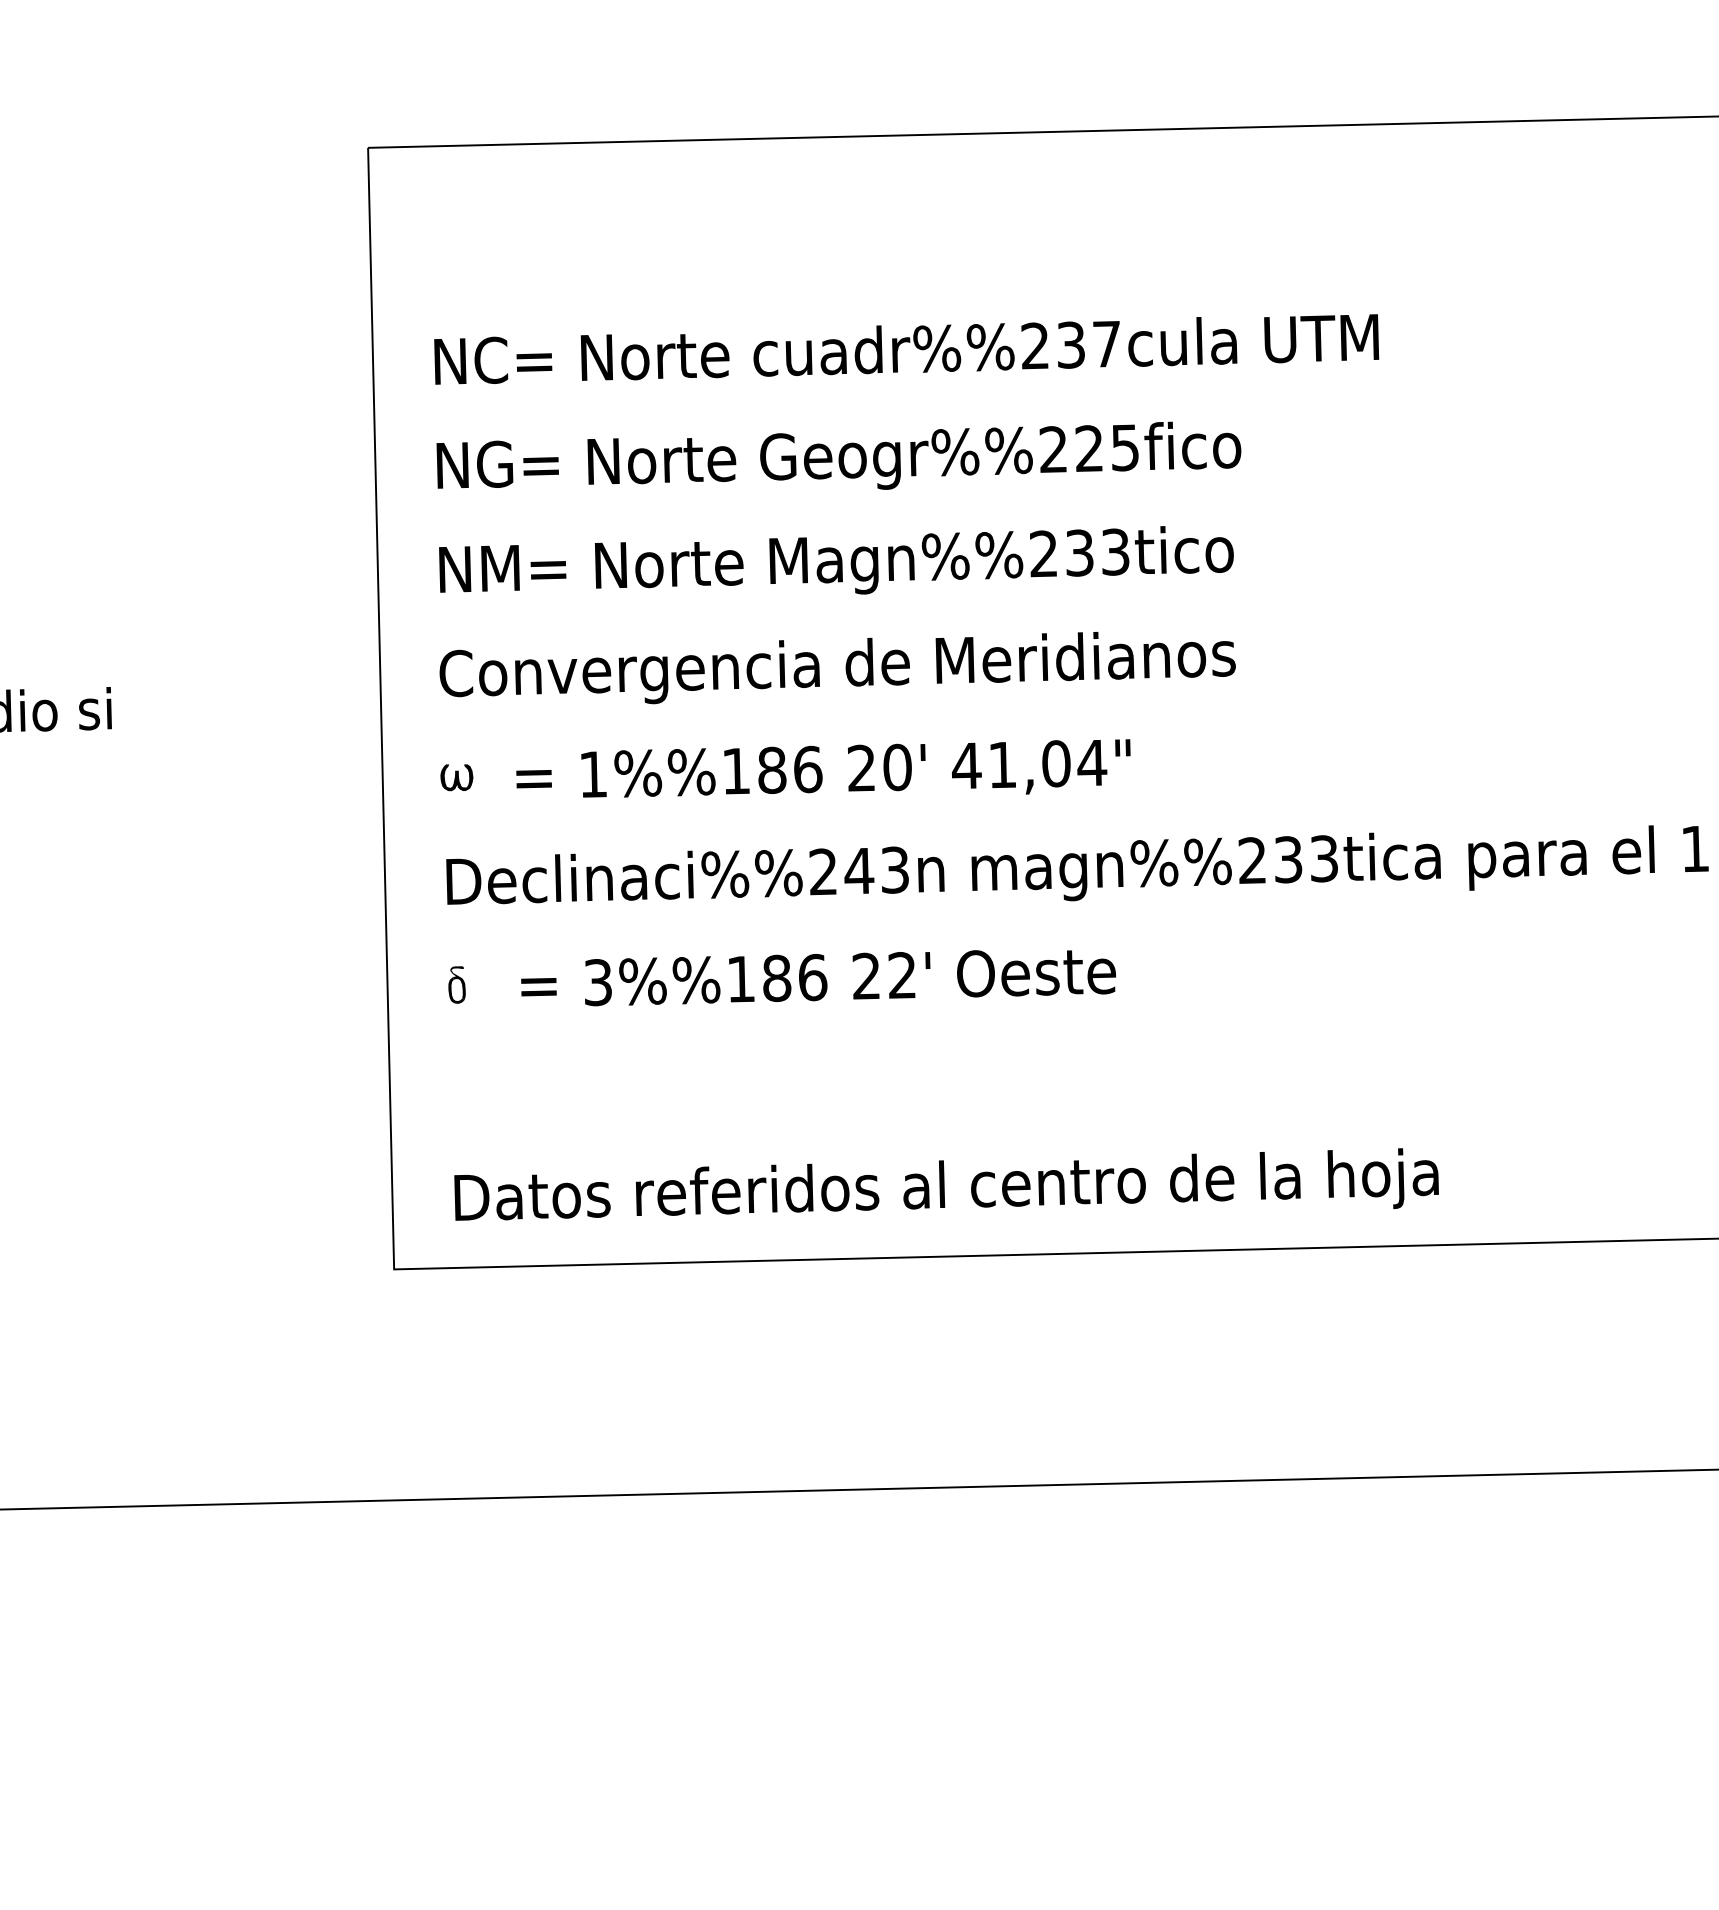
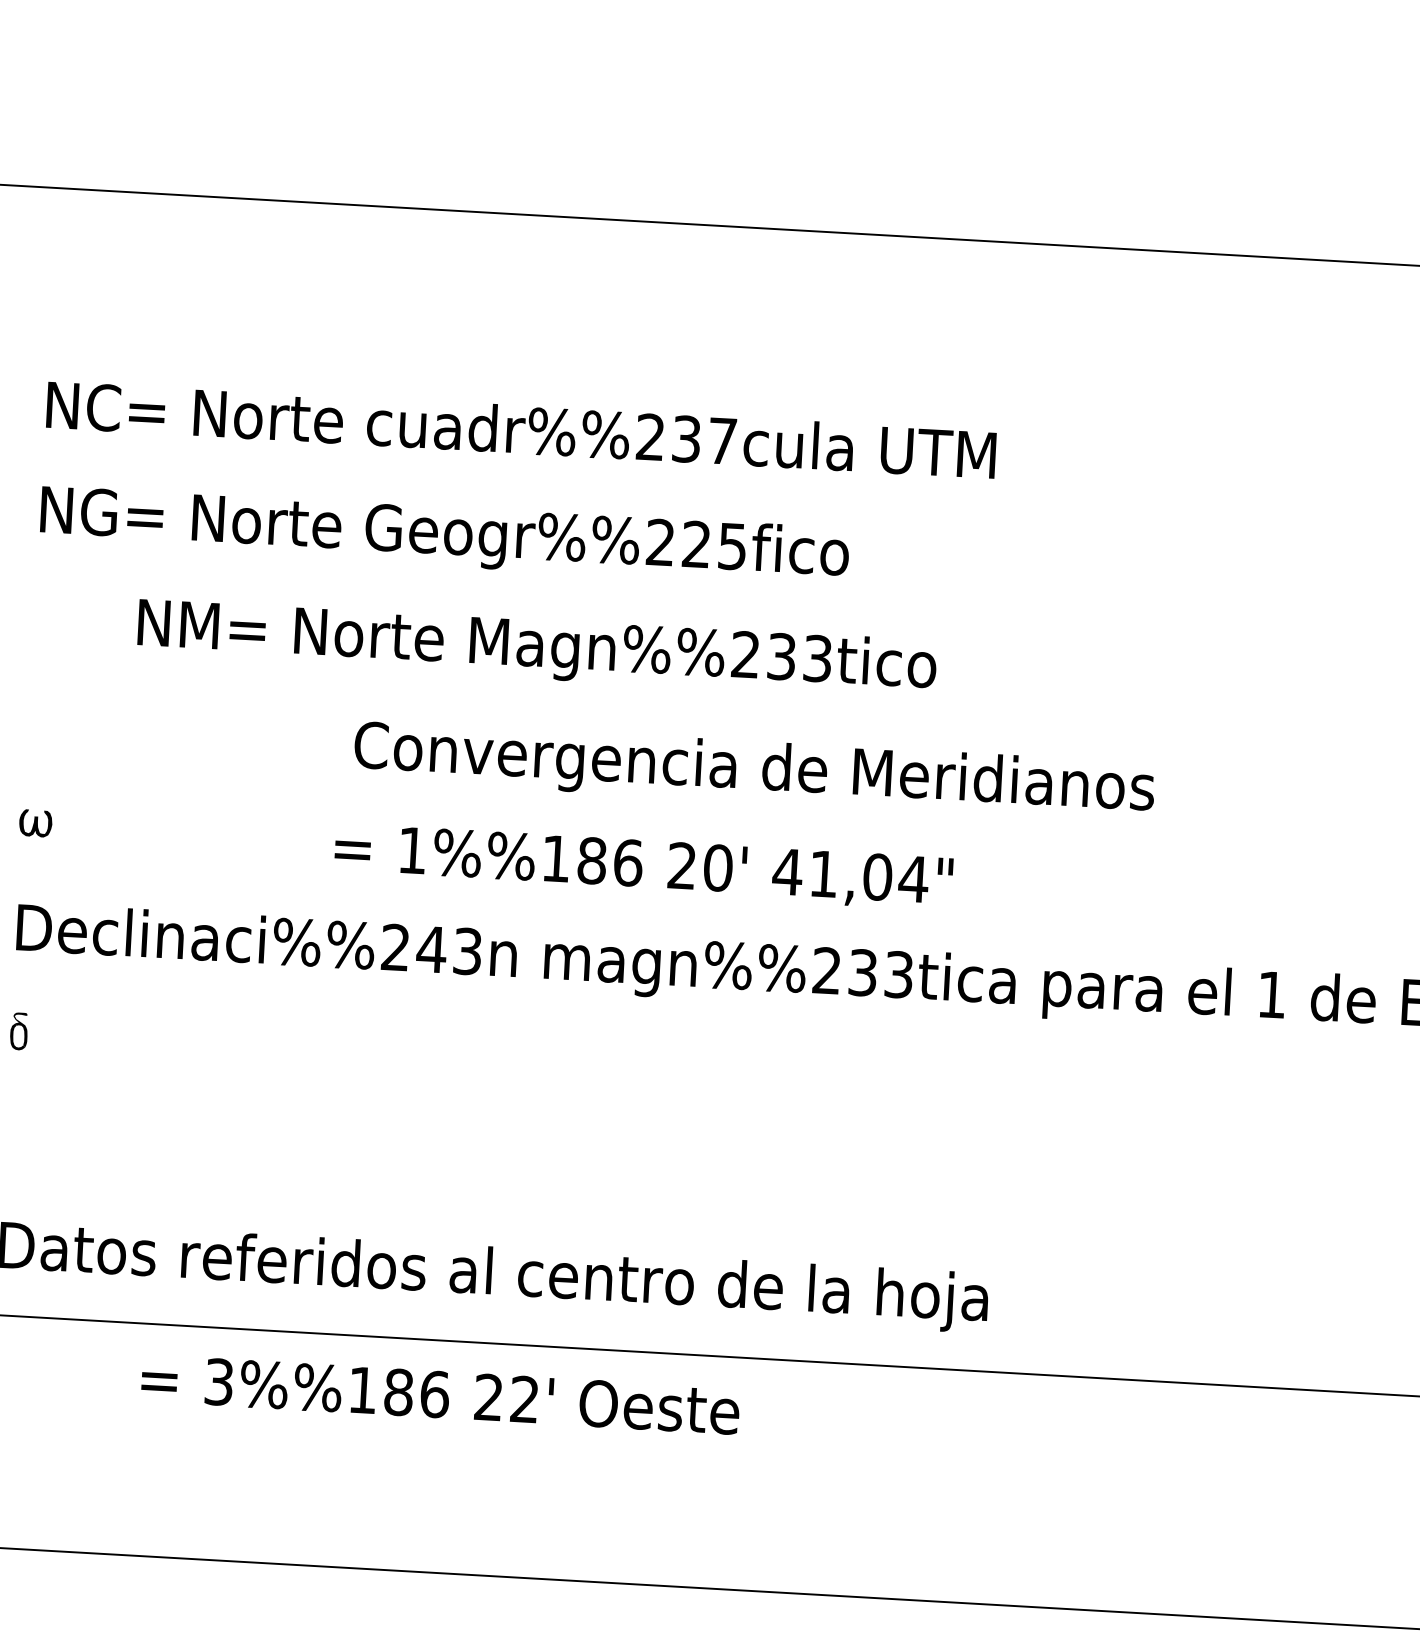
text: (836, 560) -> (537, 644), moved
text: (837, 668) -> (754, 771), moved
text: (823, 768) -> (643, 863), moved
text: (818, 978) -> (440, 1395), moved

